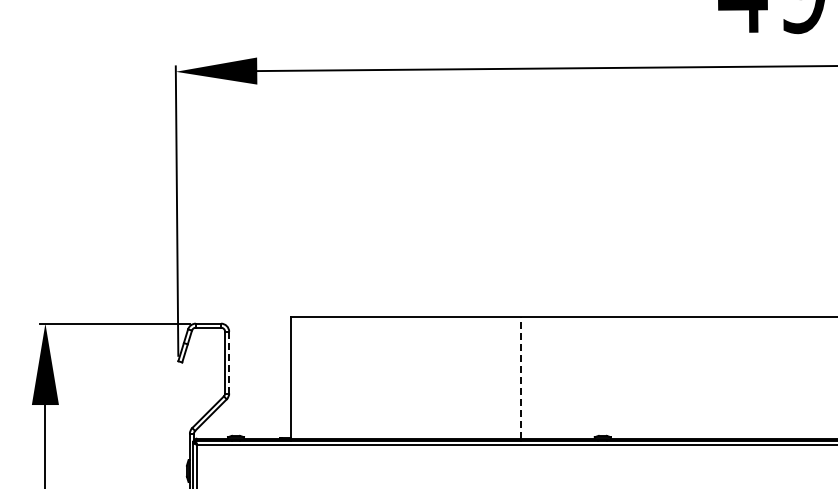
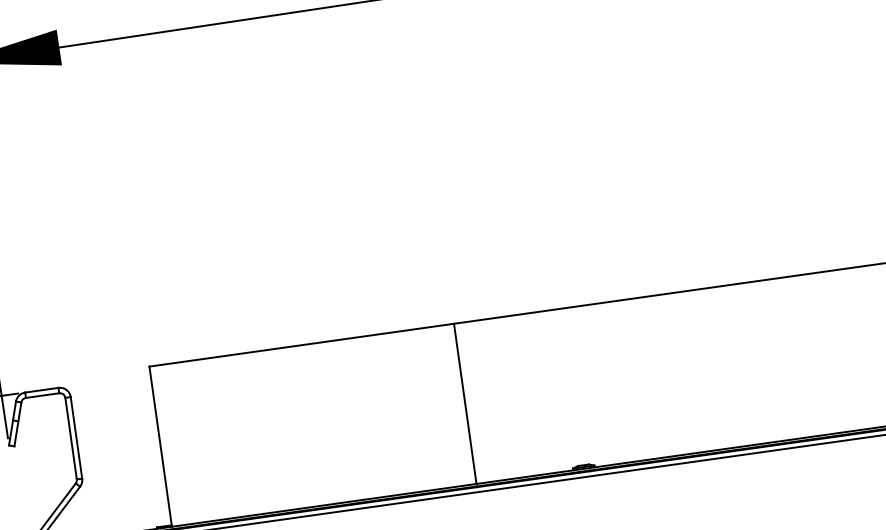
line: (229, 362) -> (76, 437), dashed -> solid
line: (521, 377) -> (465, 403), dashed -> solid

